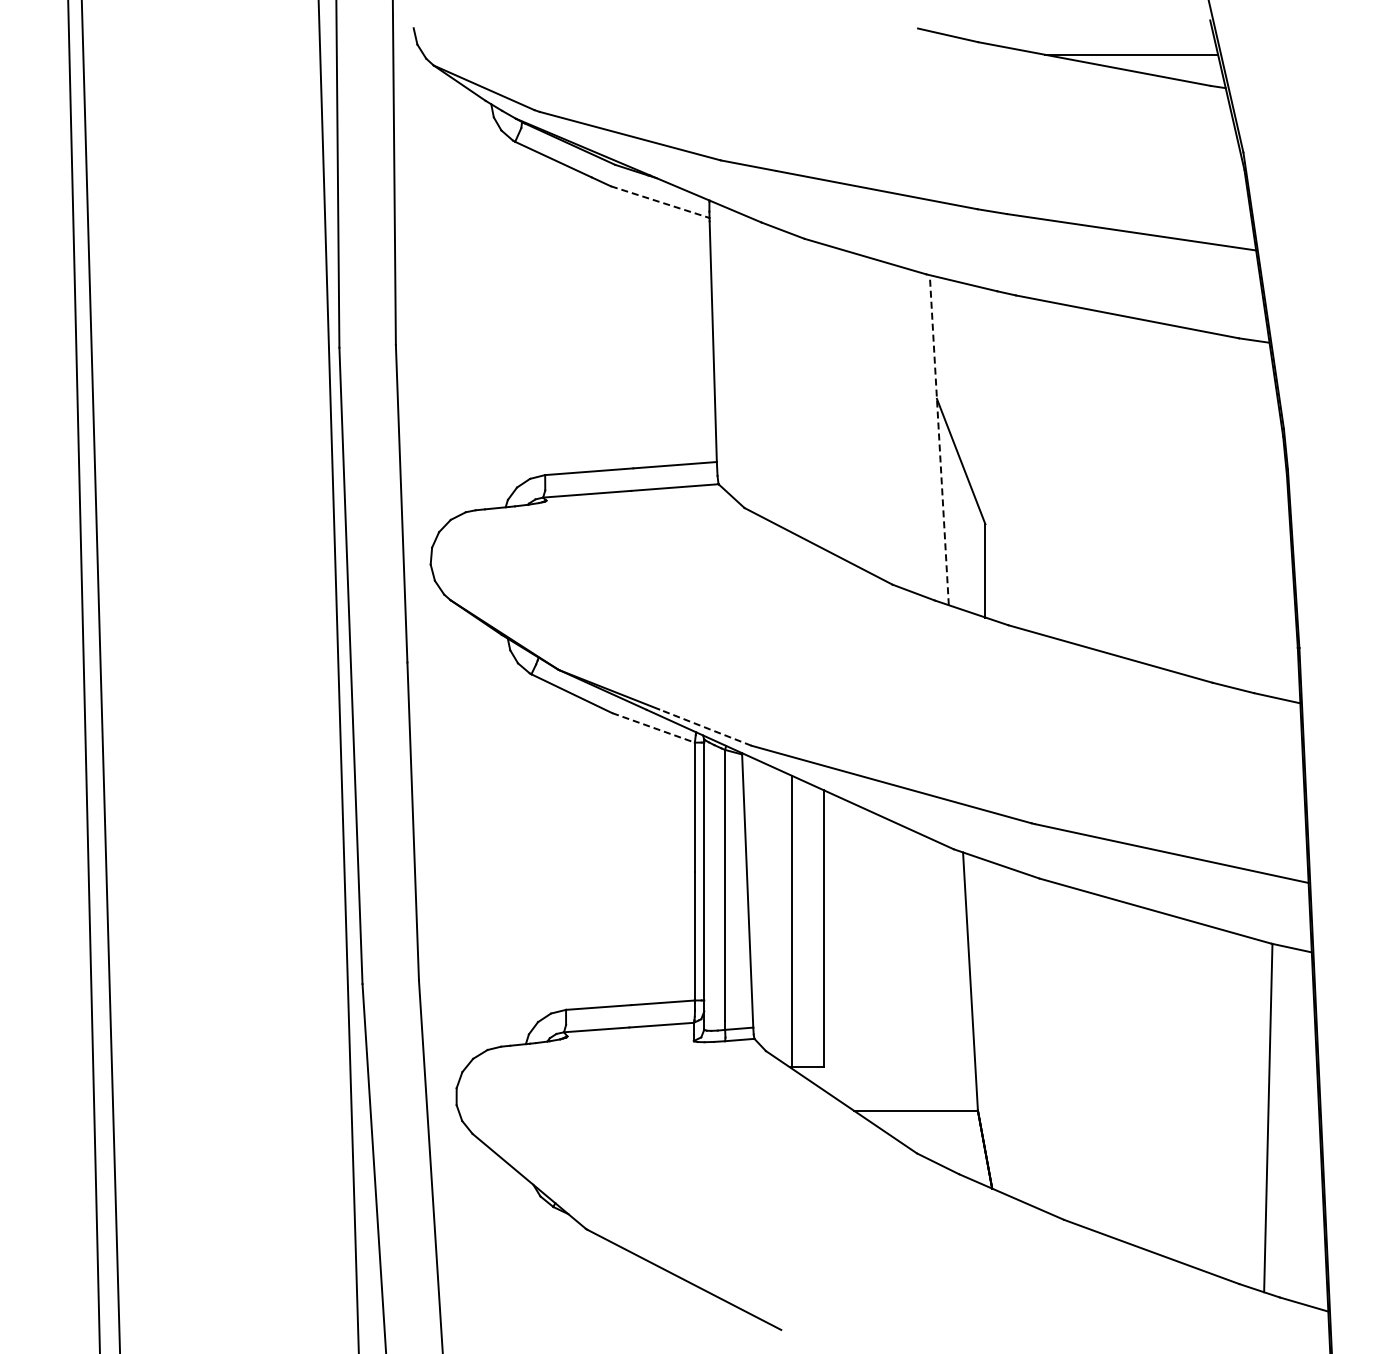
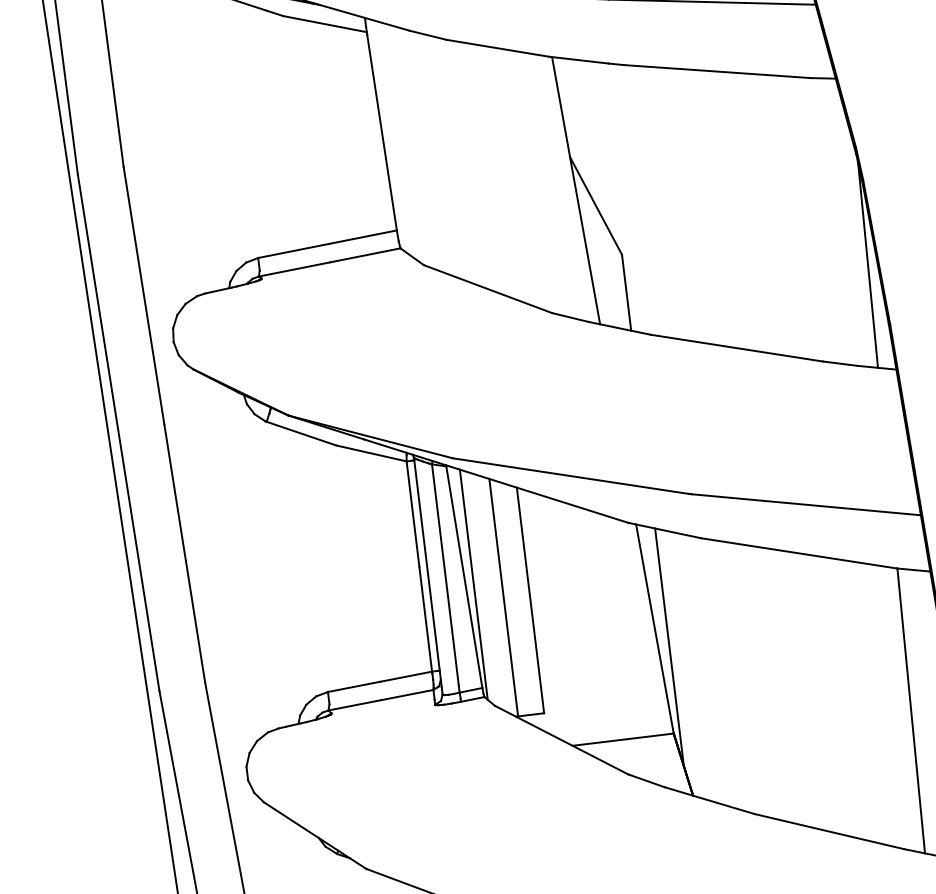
line: (660, 202) -> (325, 24), dashed -> solid
line: (939, 439) -> (576, 190), dashed -> solid
line: (1281, 573) -> (868, 265), added
line: (653, 727) -> (371, 453), dashed -> solid
line: (705, 727) -> (413, 448), dashed -> solid
line: (758, 901) -> (474, 584), added
line: (985, 1005) -> (669, 647), added

